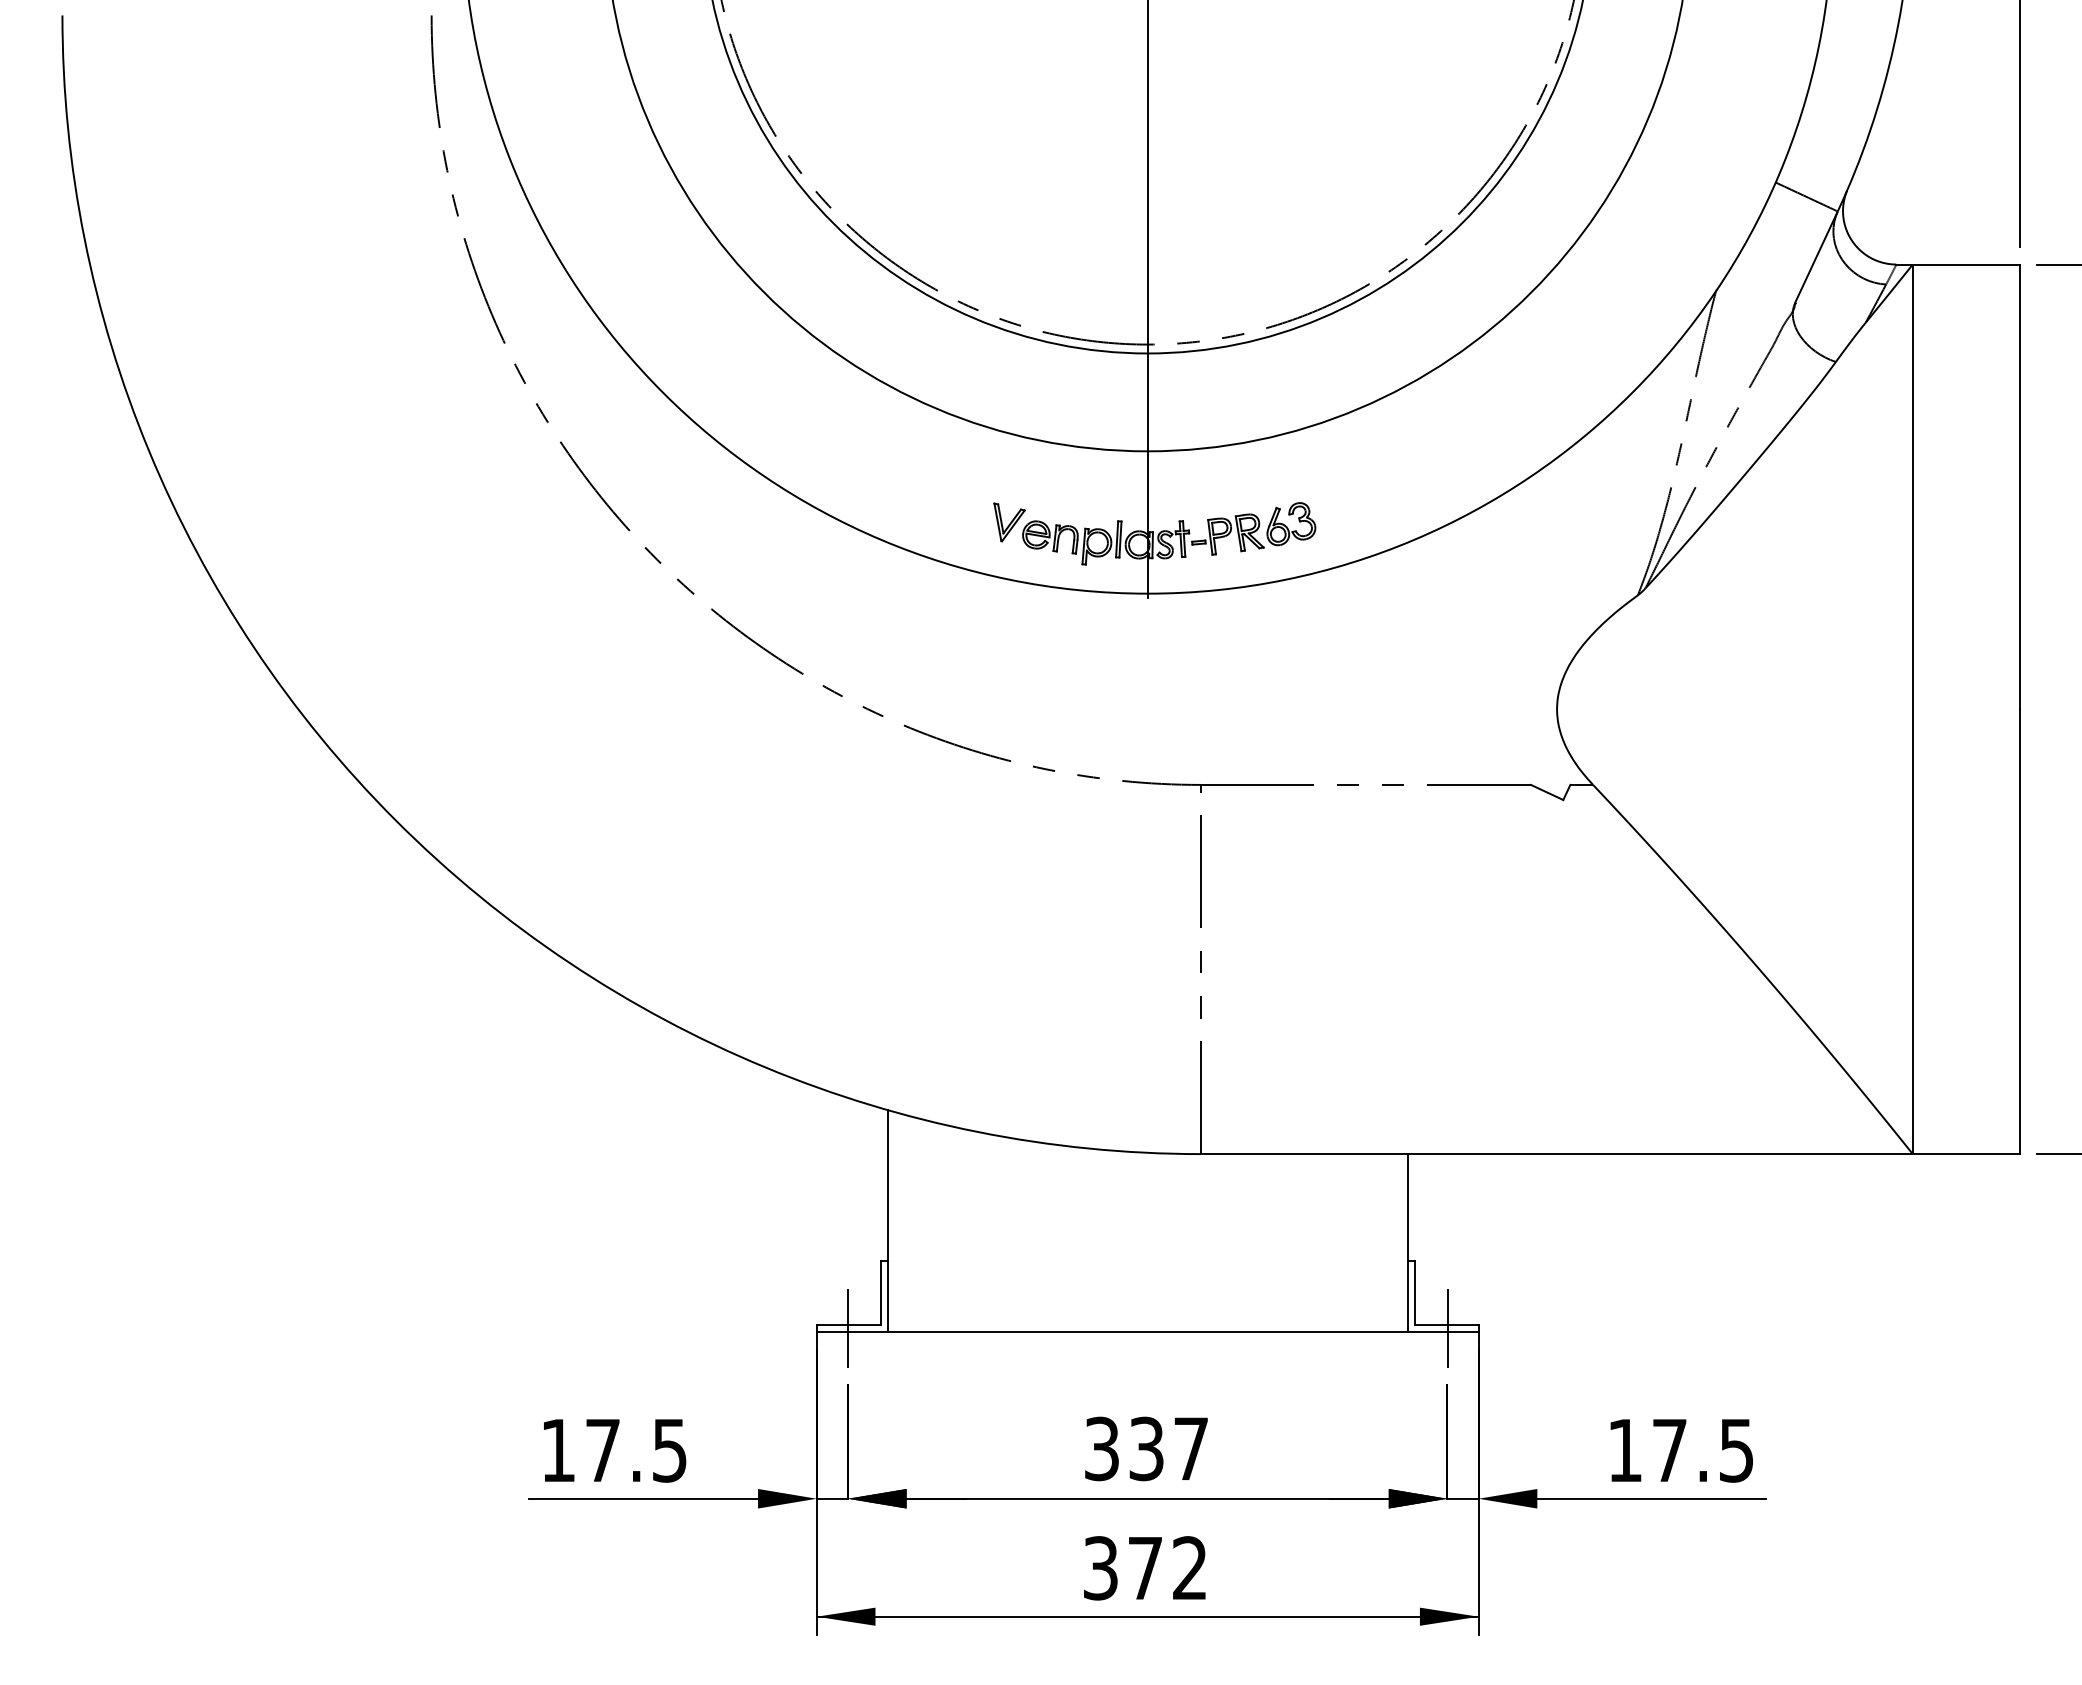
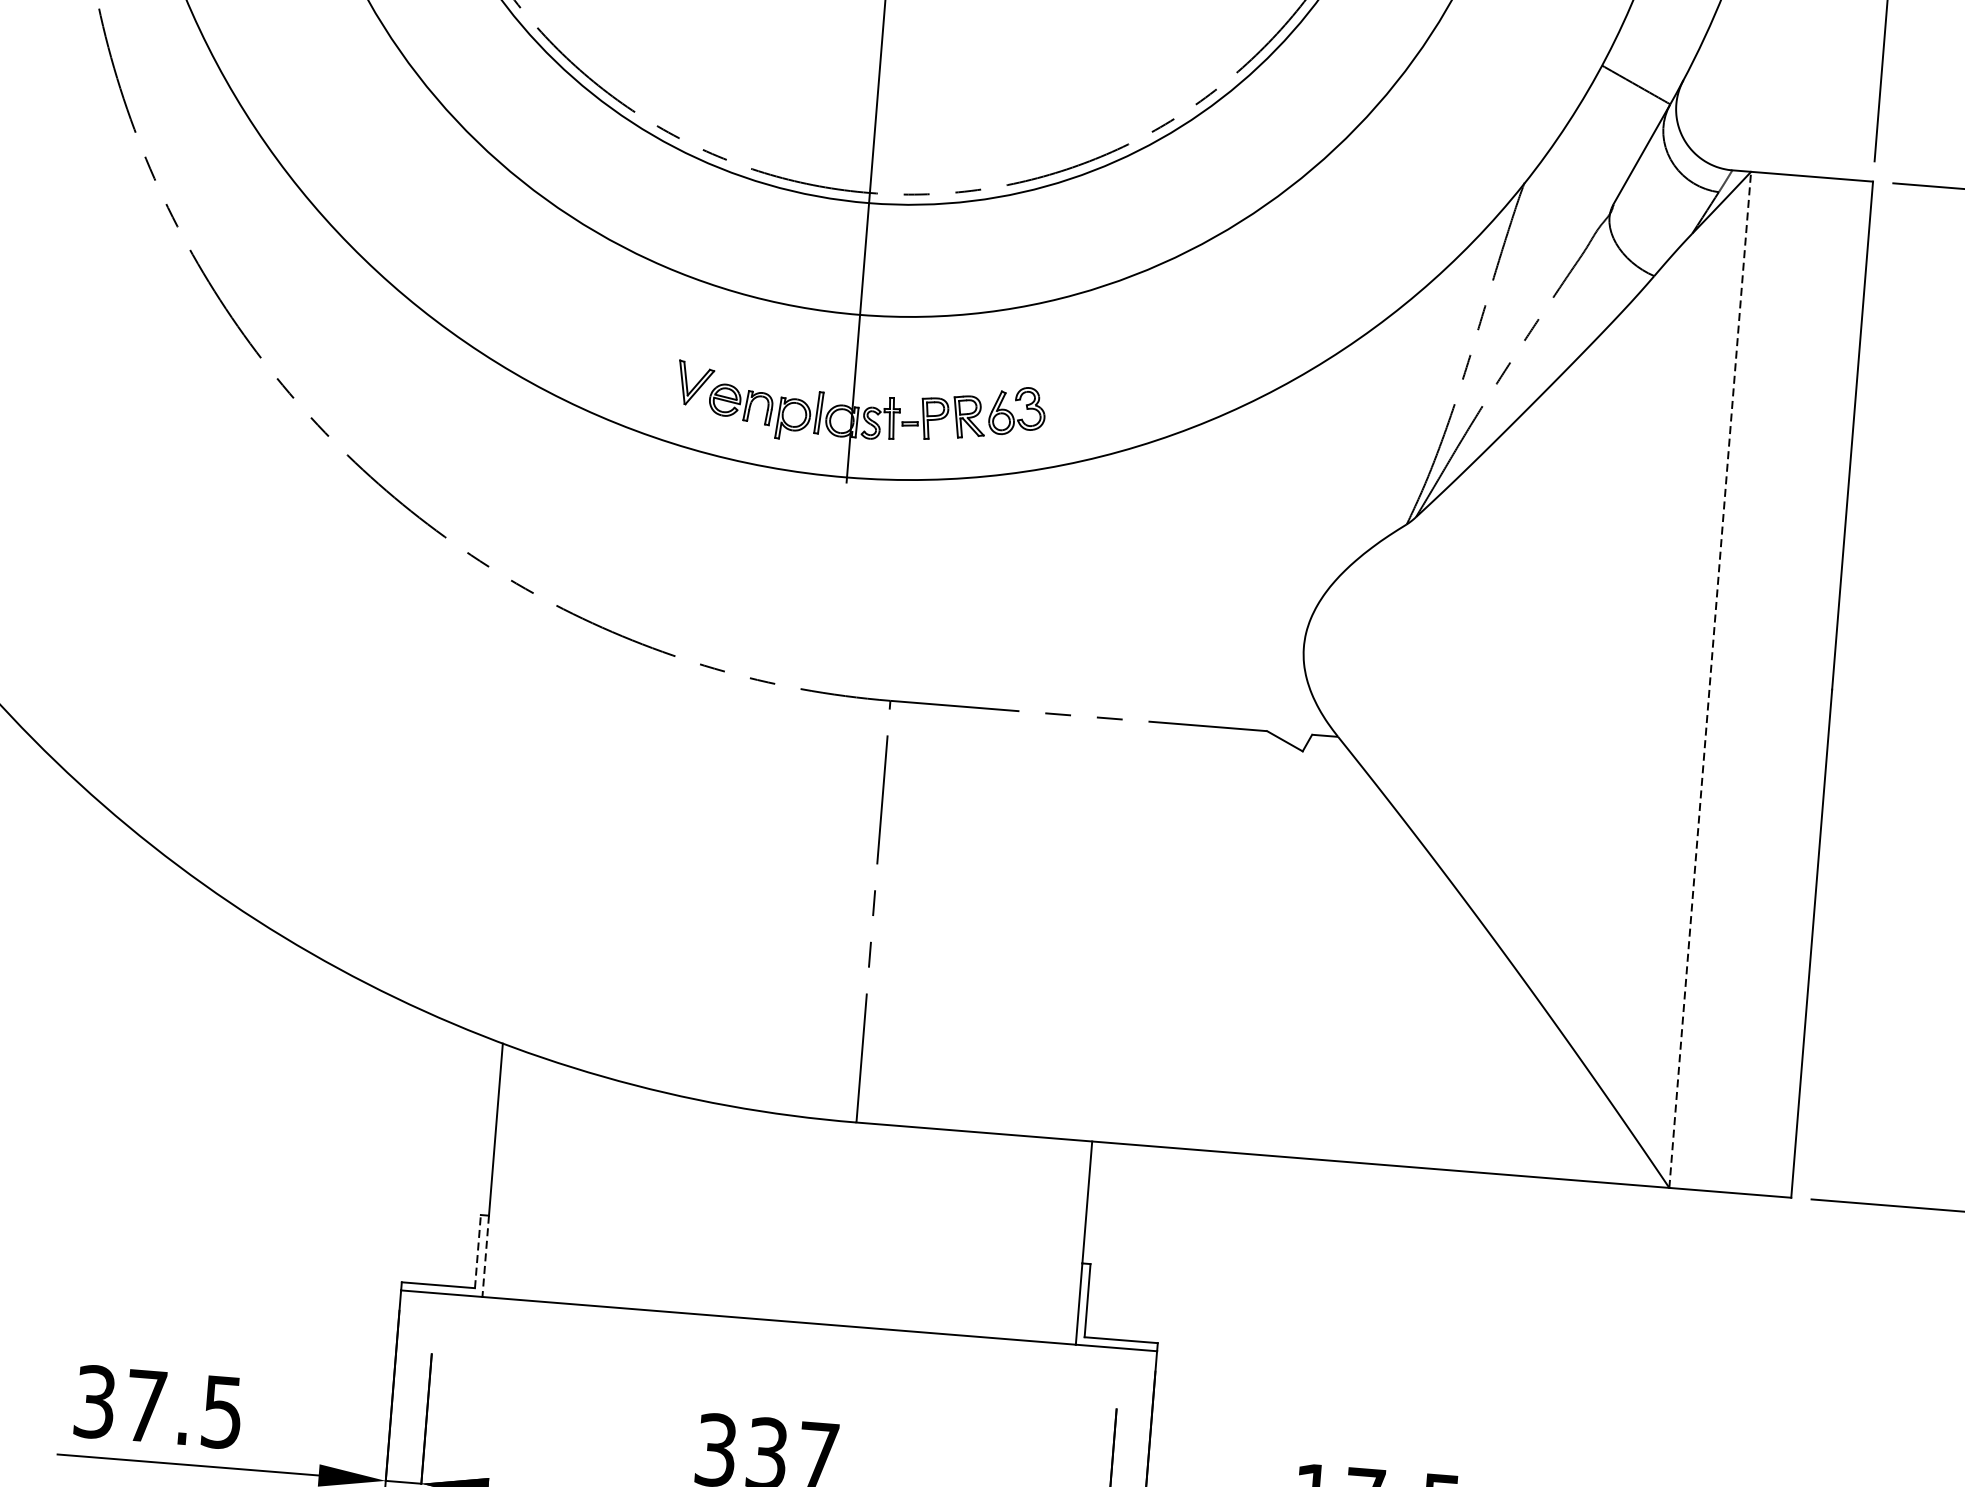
line: (1912, 709) -> (1709, 680), solid -> dashed
line: (880, 1292) -> (477, 1251), solid -> dashed
line: (887, 1296) -> (485, 1256), solid -> dashed
line: (847, 1328) -> (436, 1289), removed
line: (1447, 1328) -> (1121, 1344), removed
text: (558, 1450) -> (95, 1402), 17.5 -> 37.5

